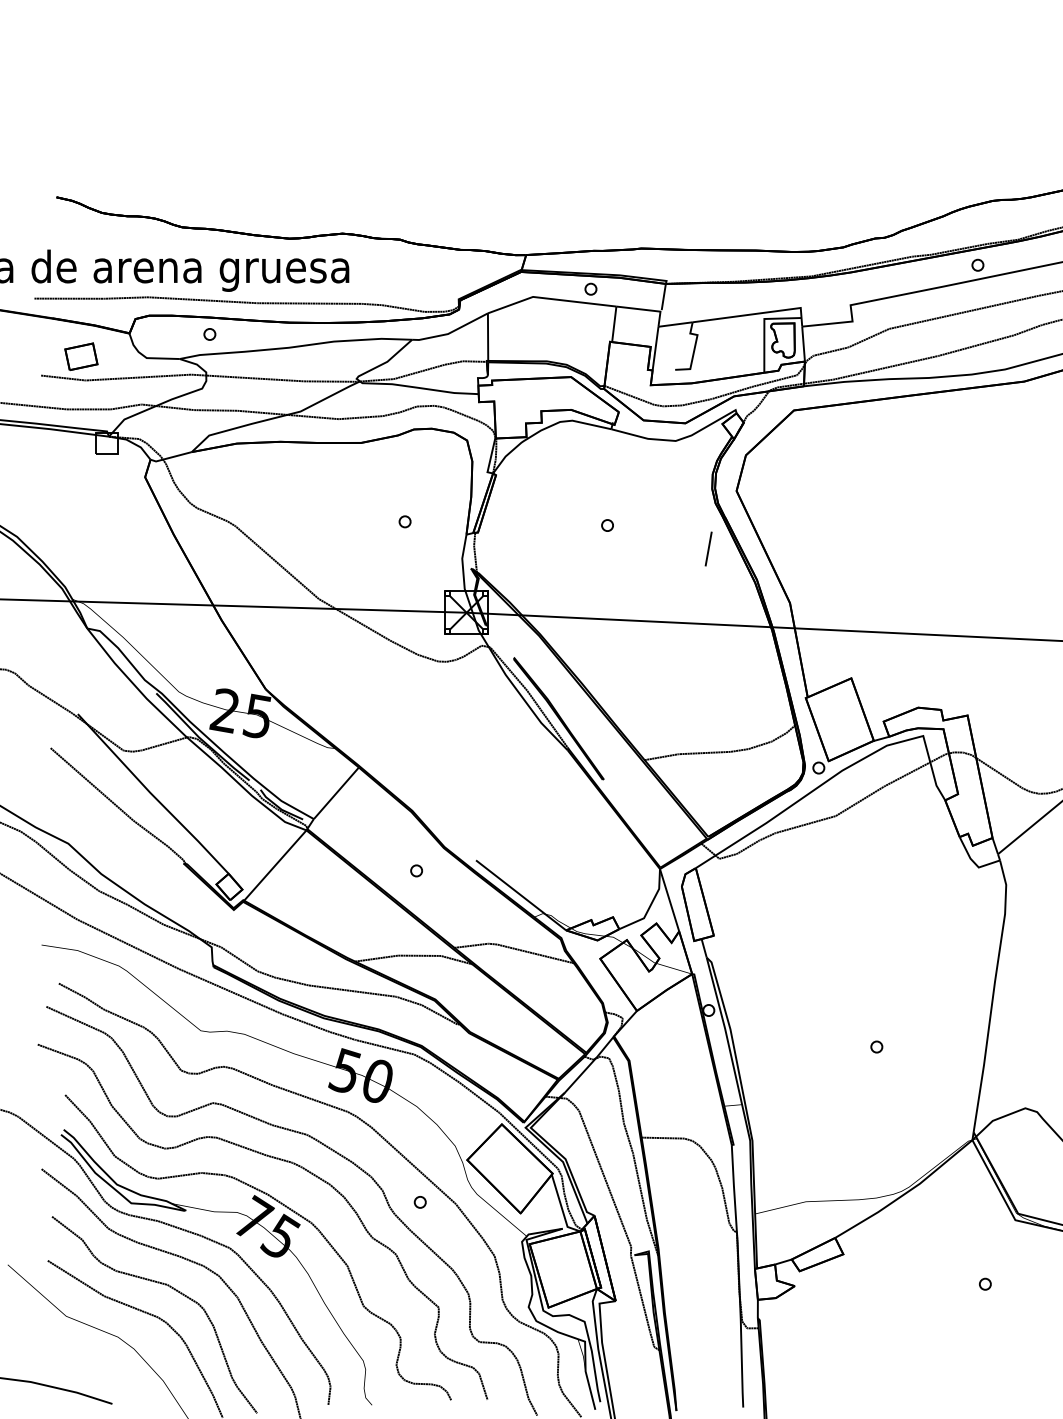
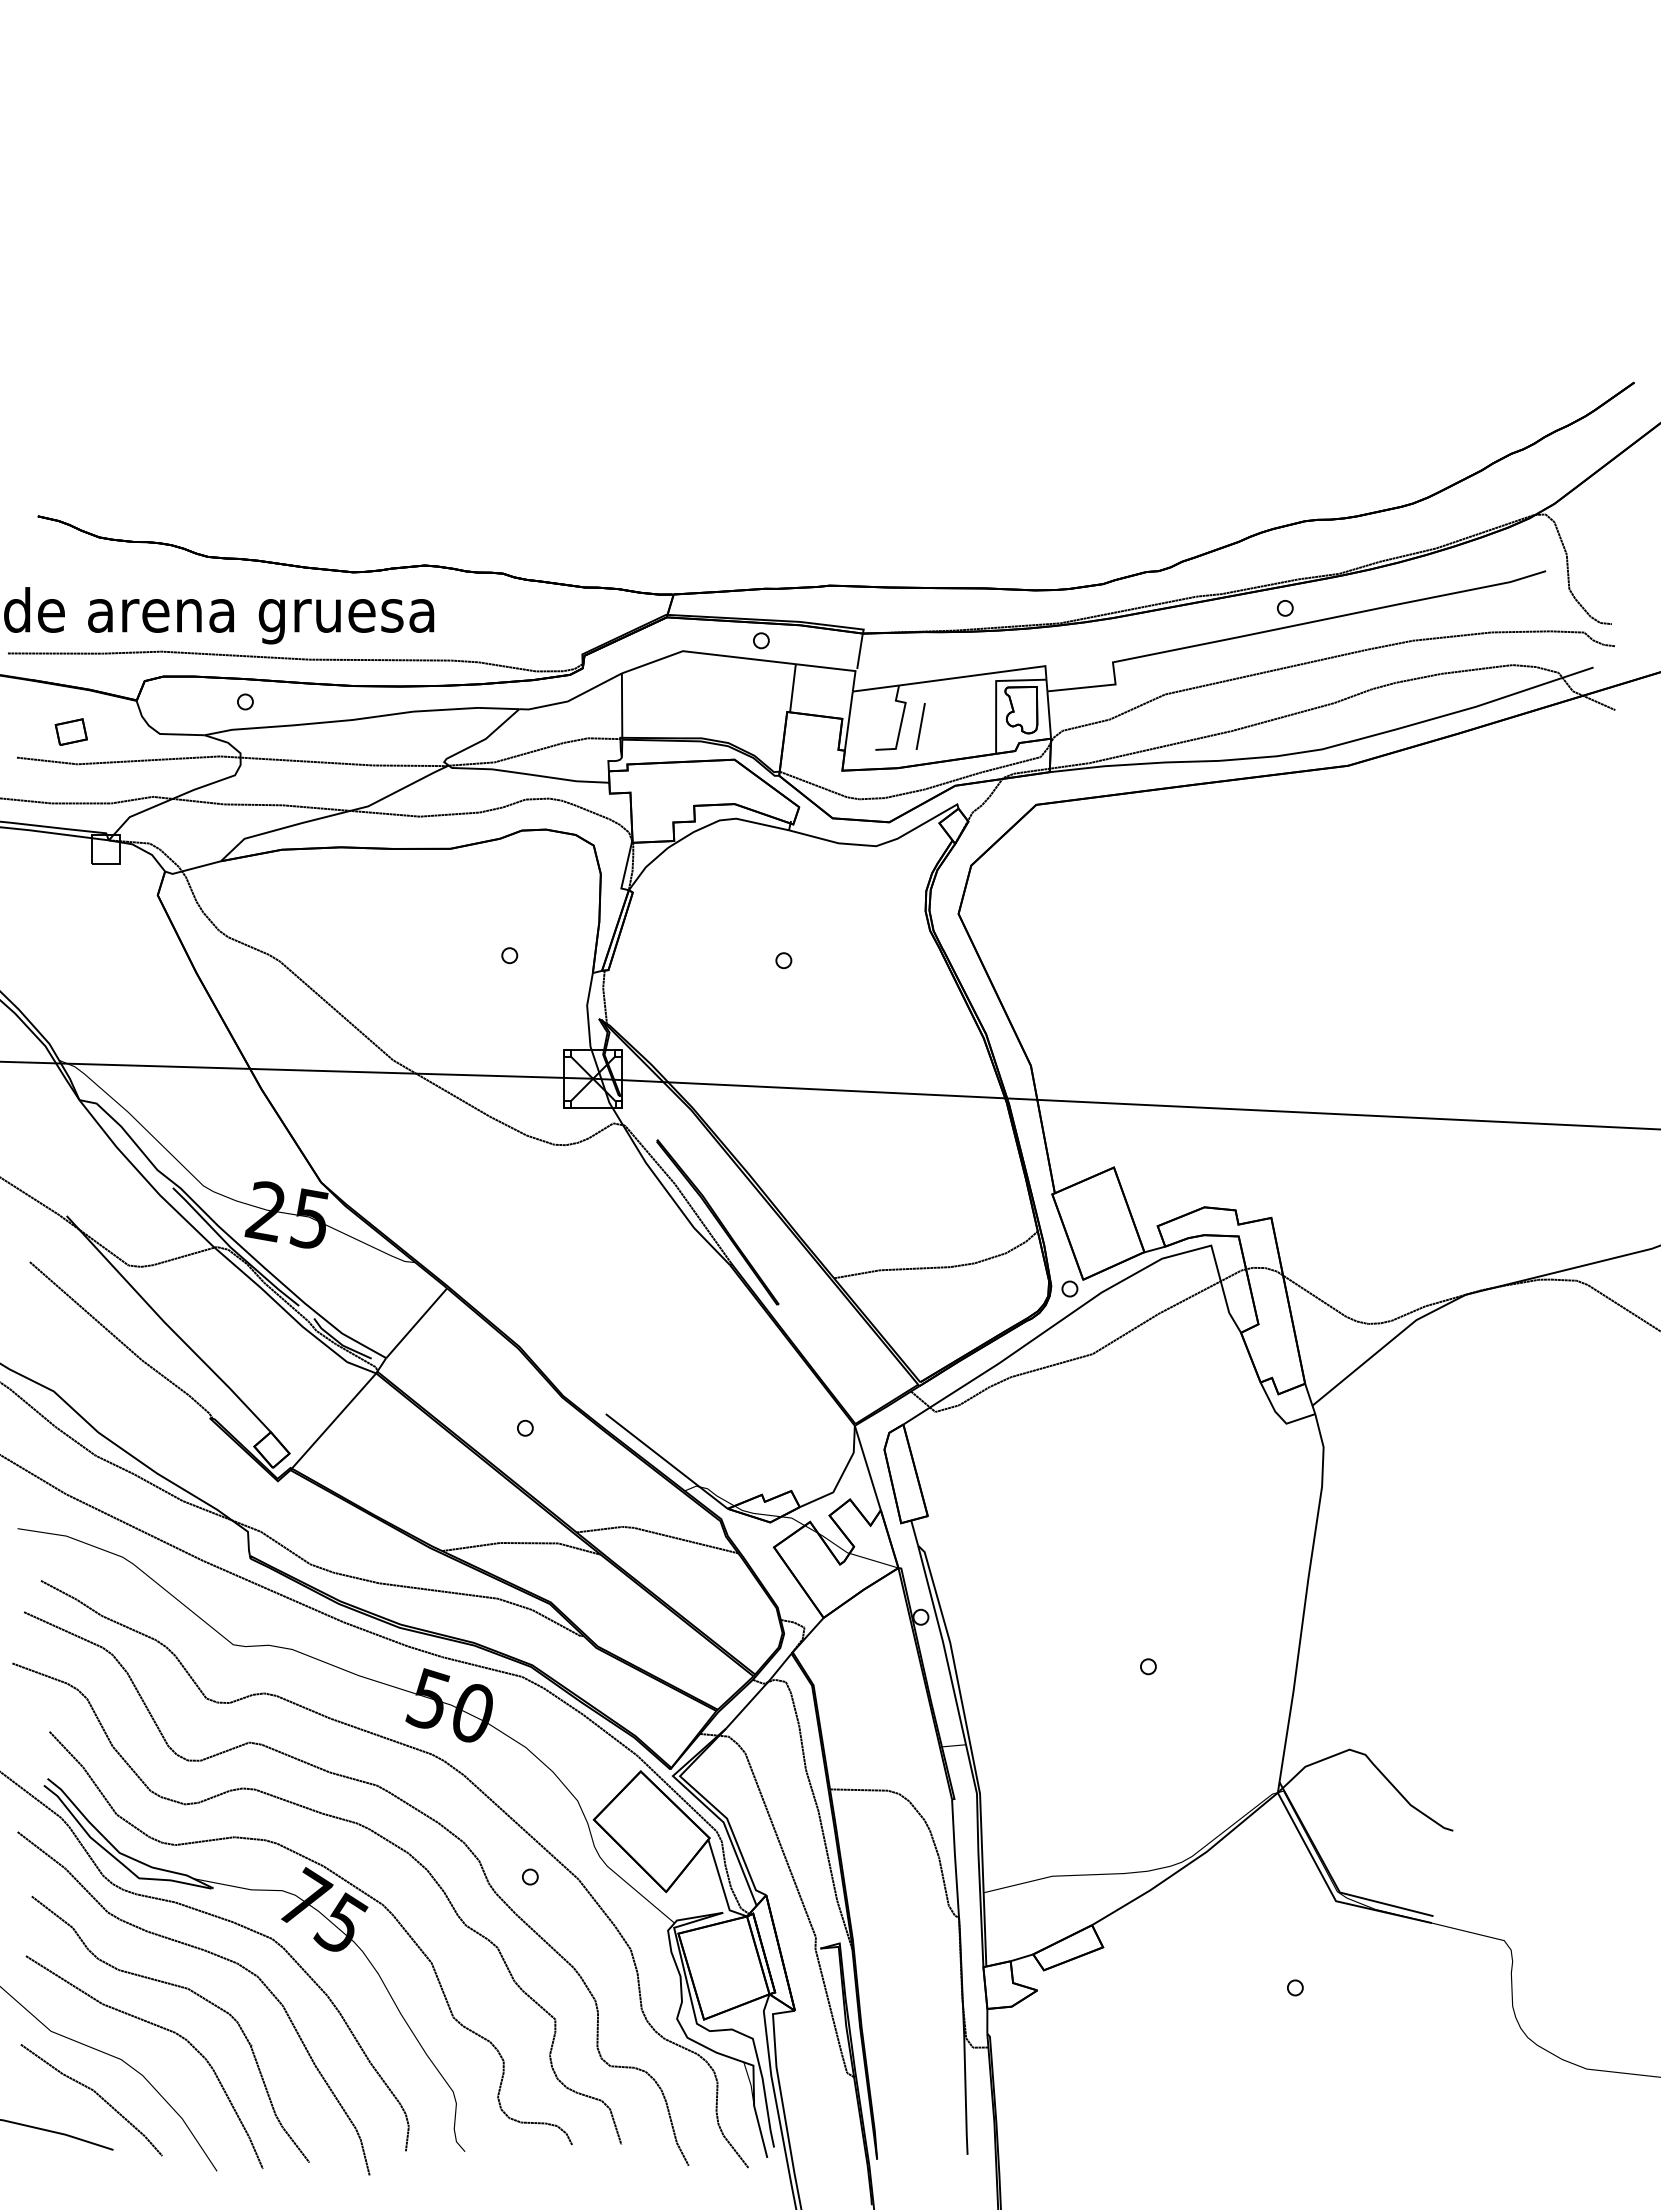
part: (80, 356) -> (70, 731), size x0.71
line: (708, 549) -> (920, 726), moved
line: (99, 1362) -> (96, 2094), added

